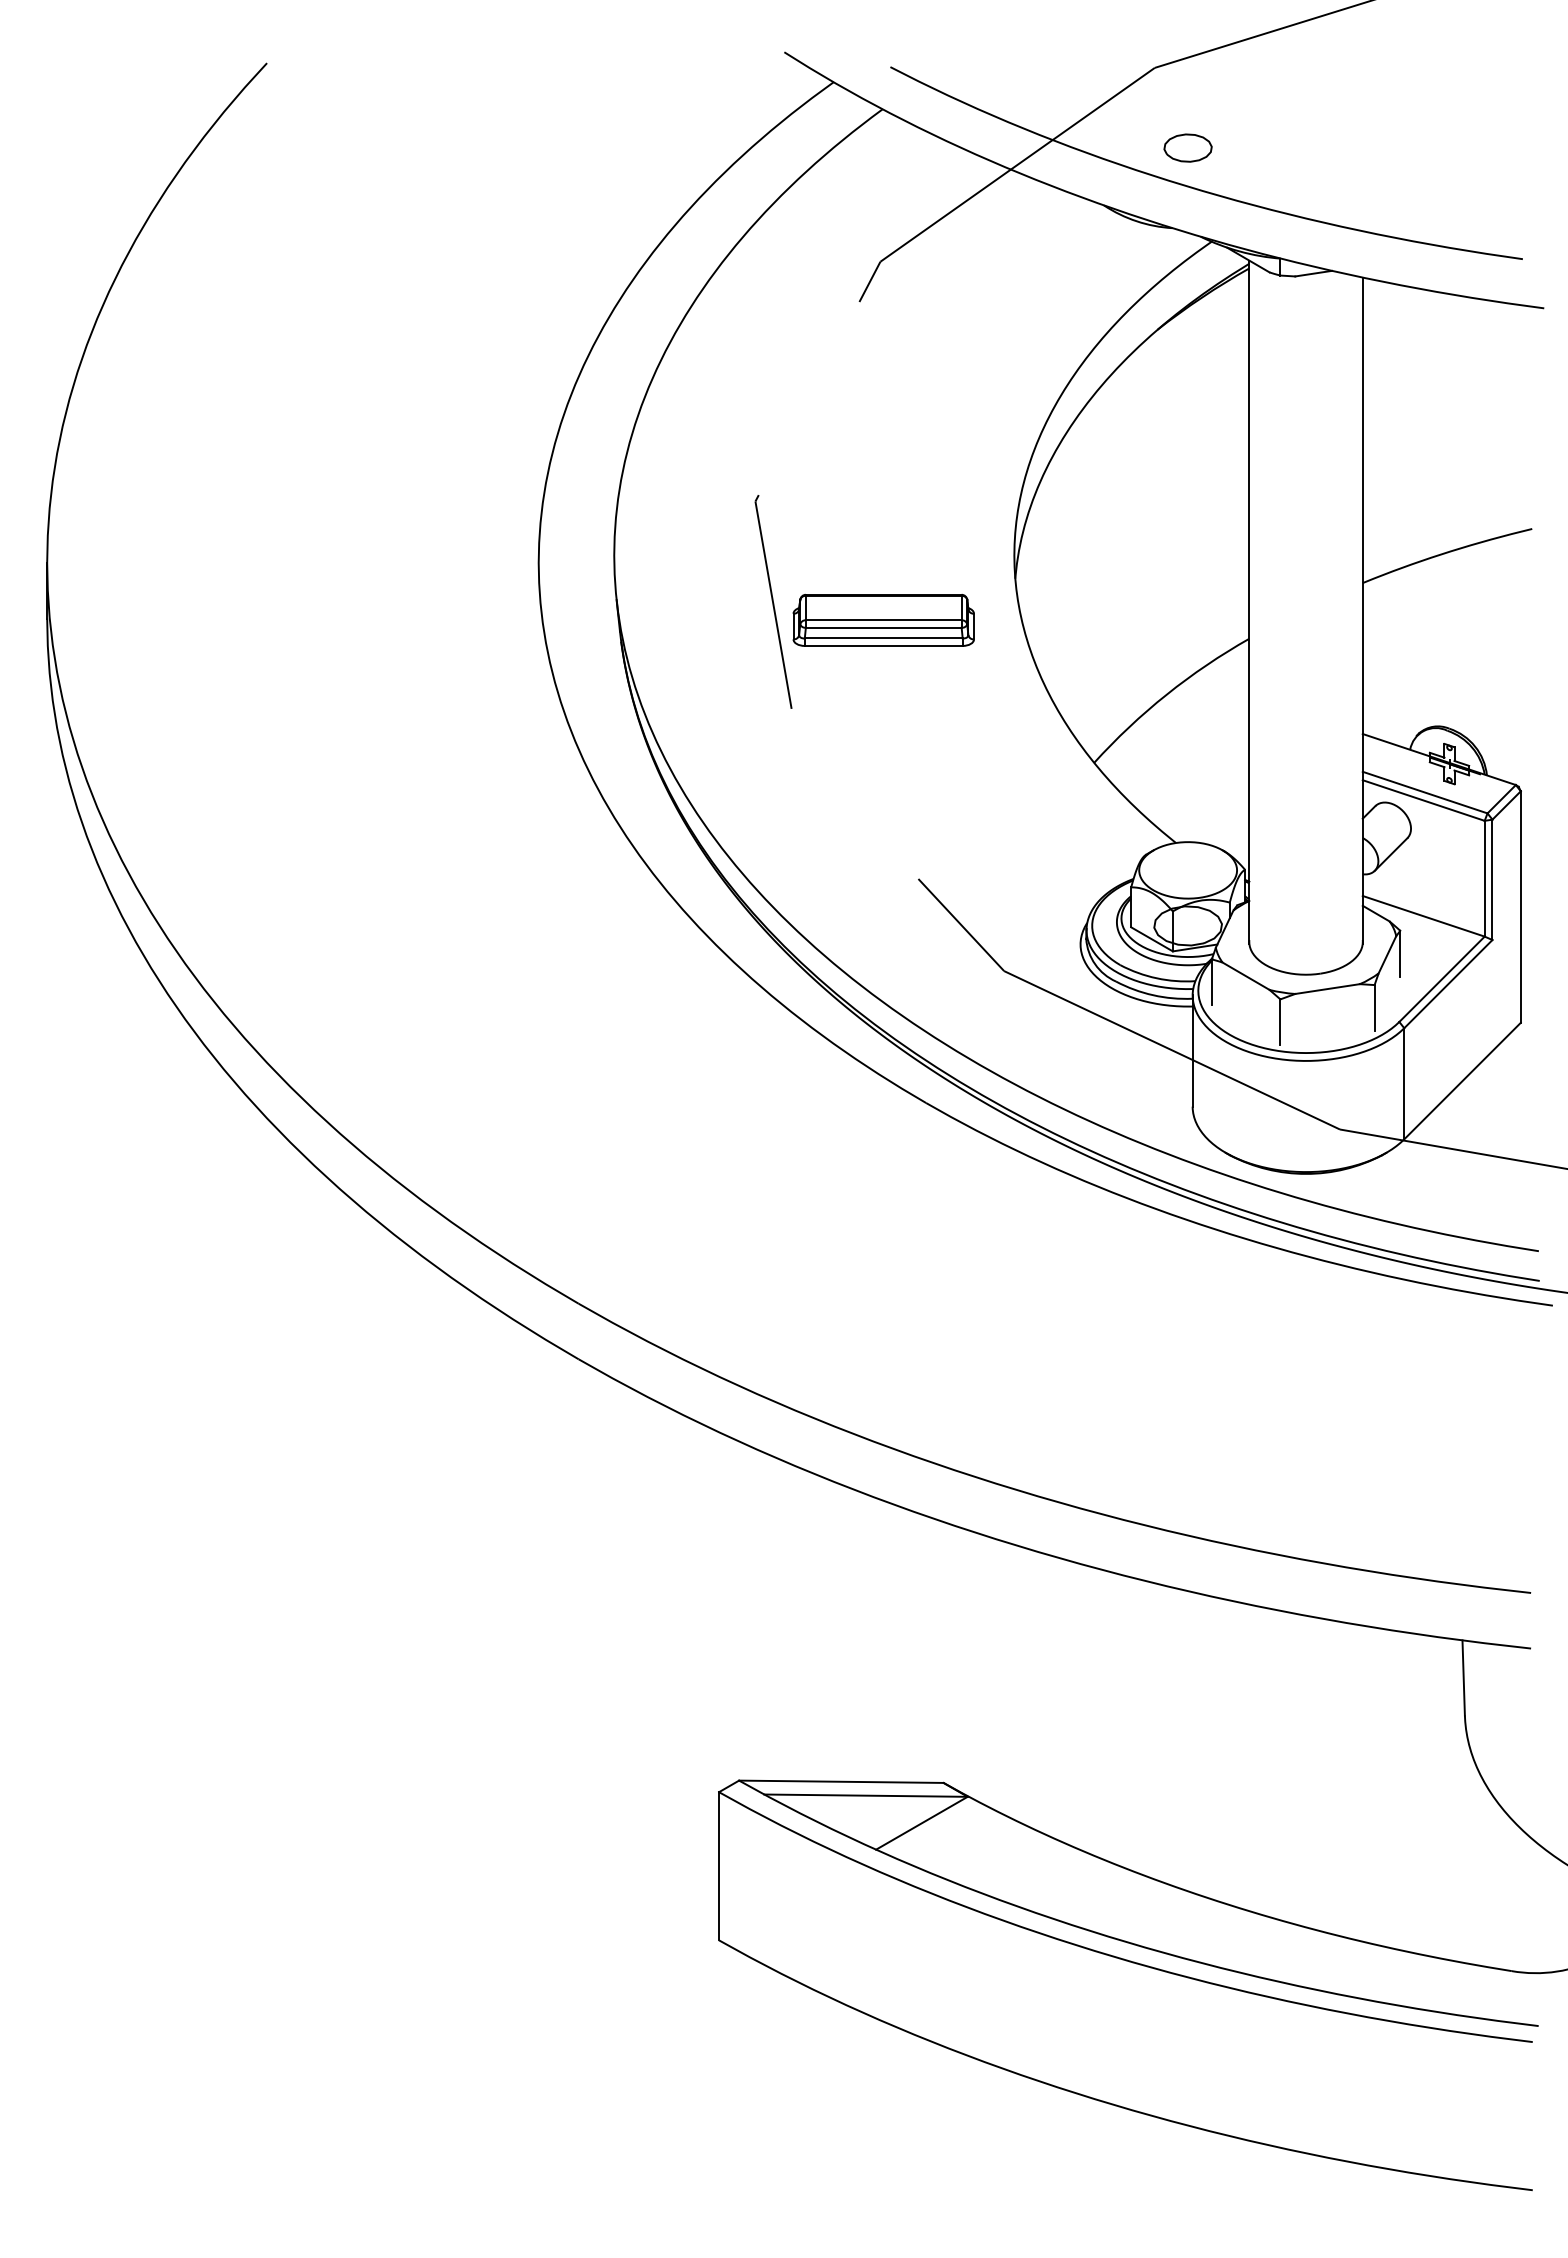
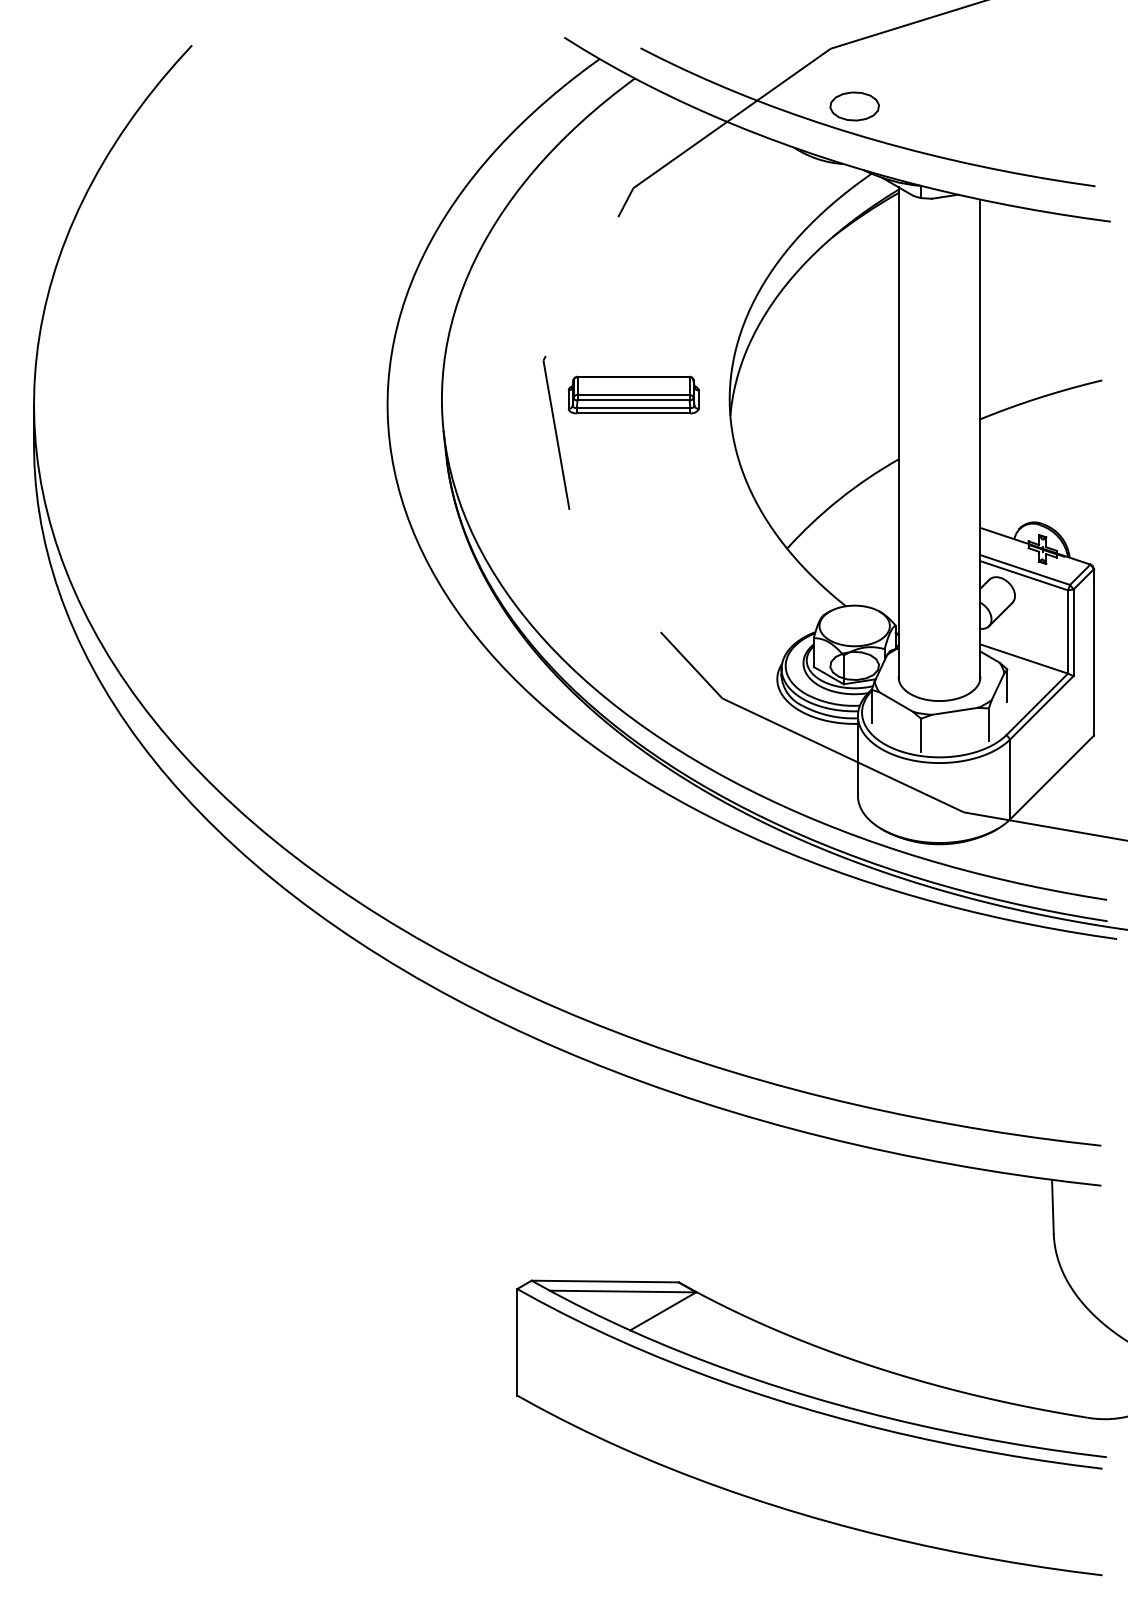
part: (1187, 147) -> (854, 106), size x1.43
part: (883, 620) -> (633, 395), moved

